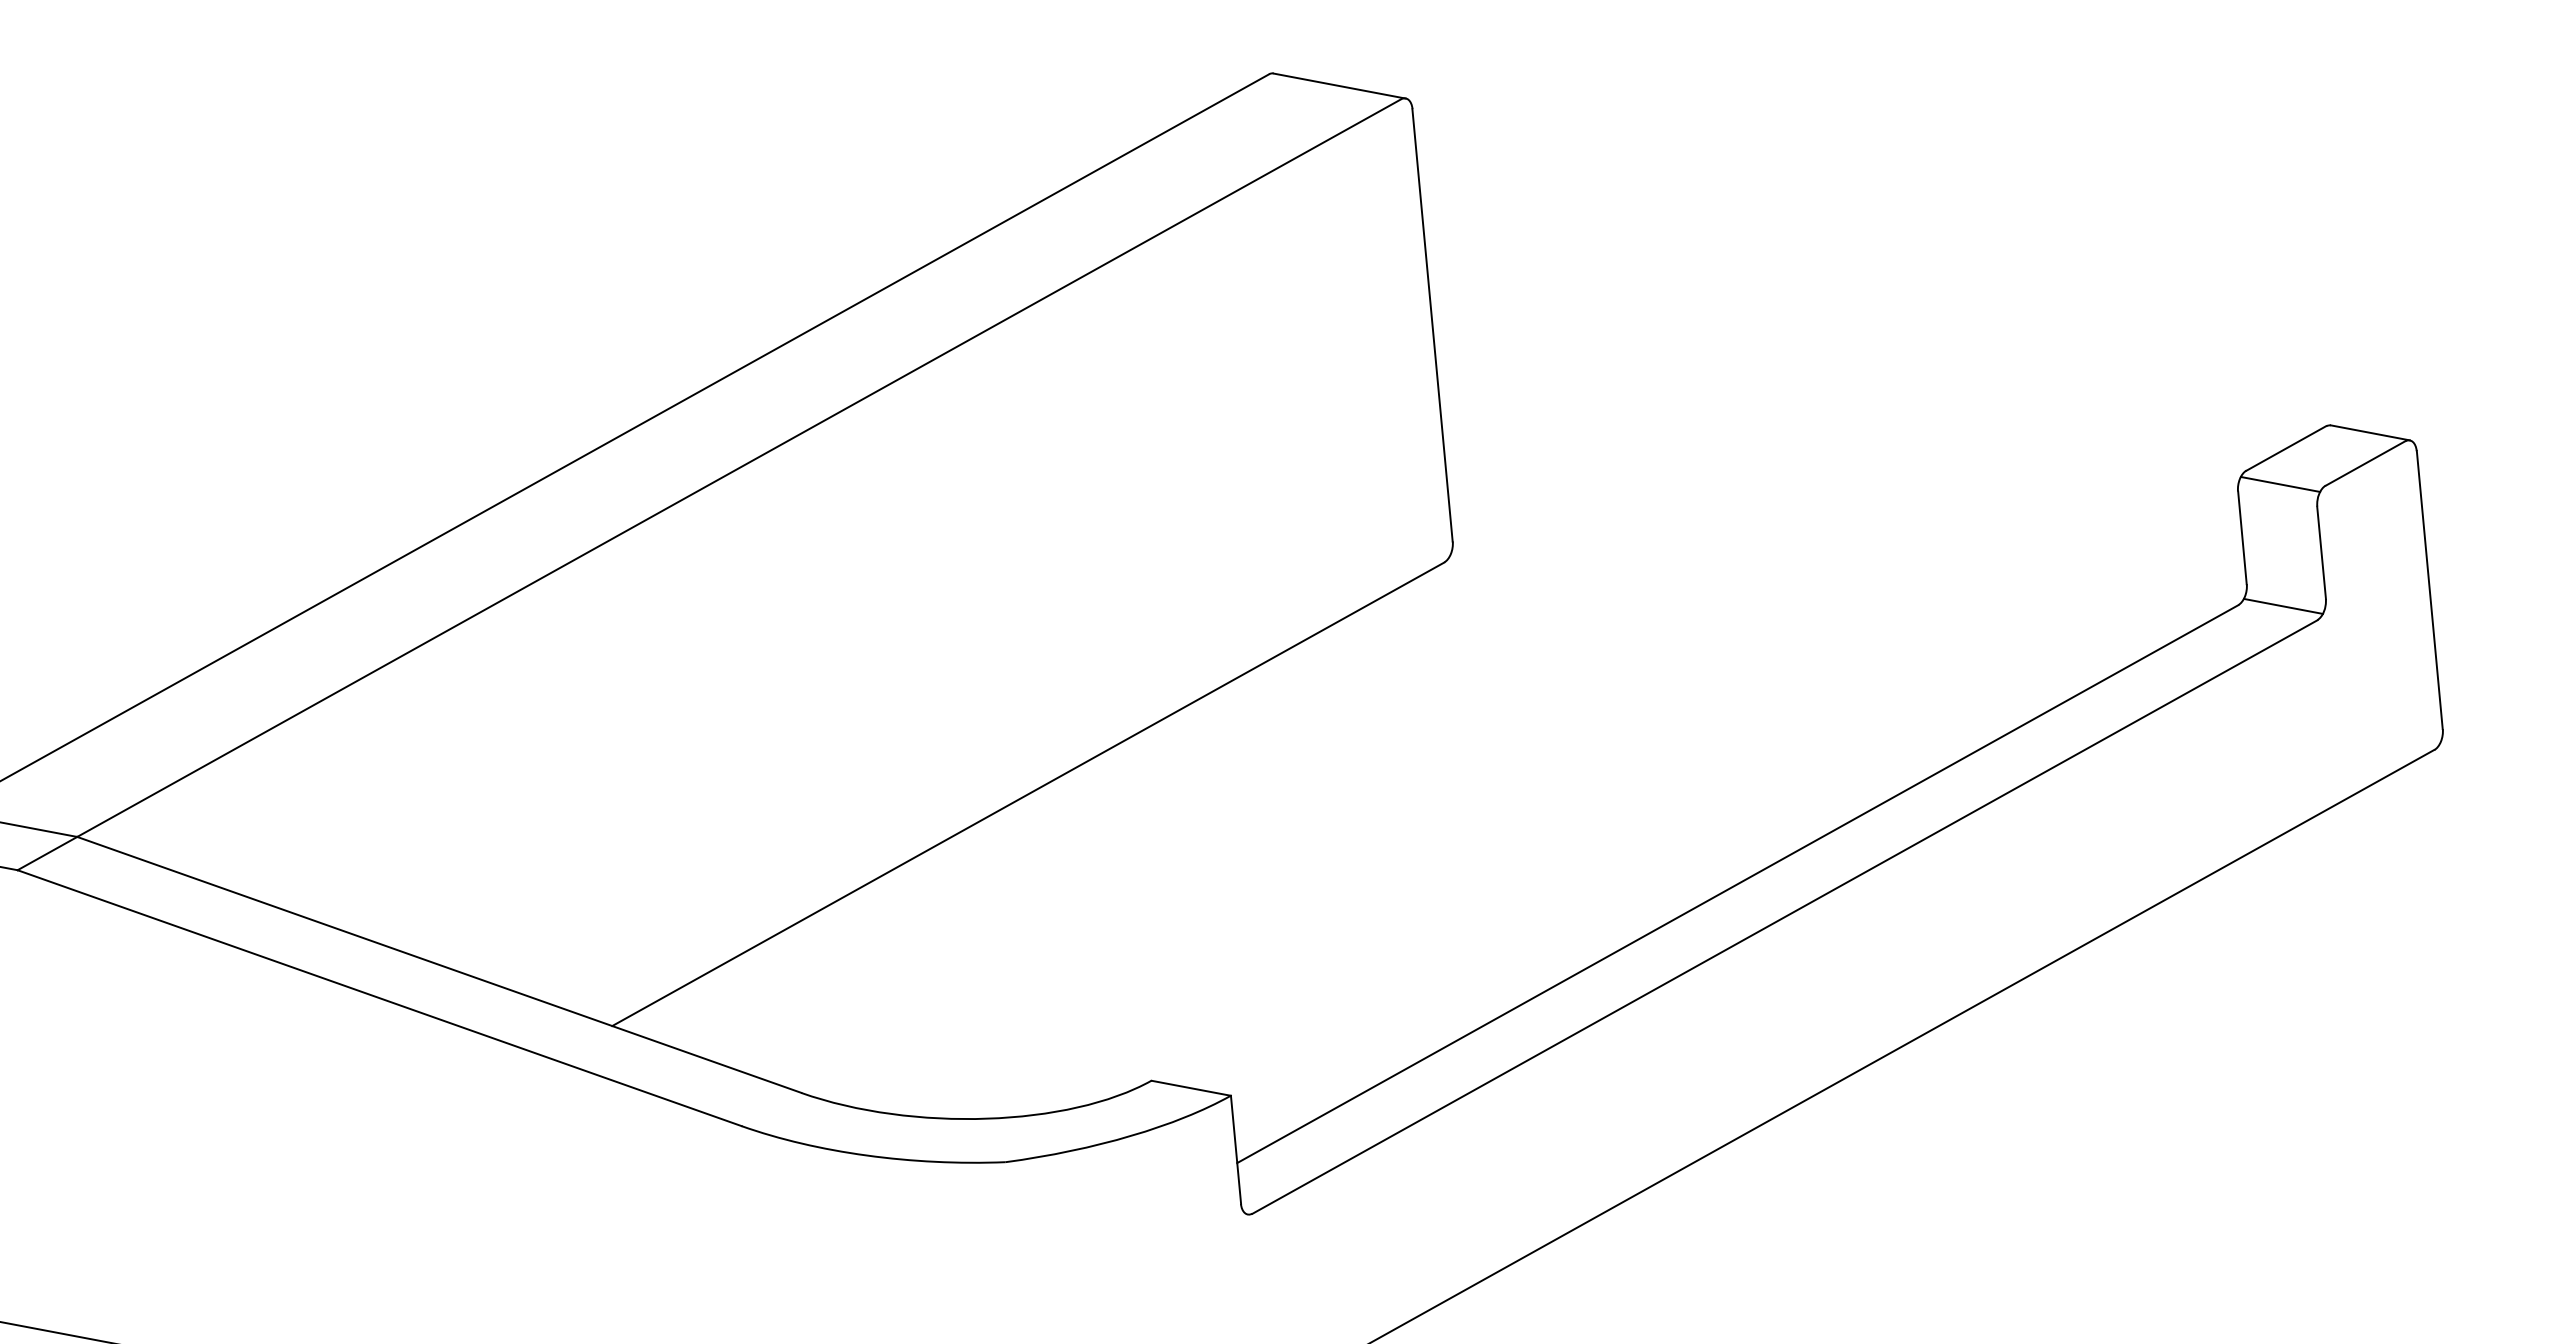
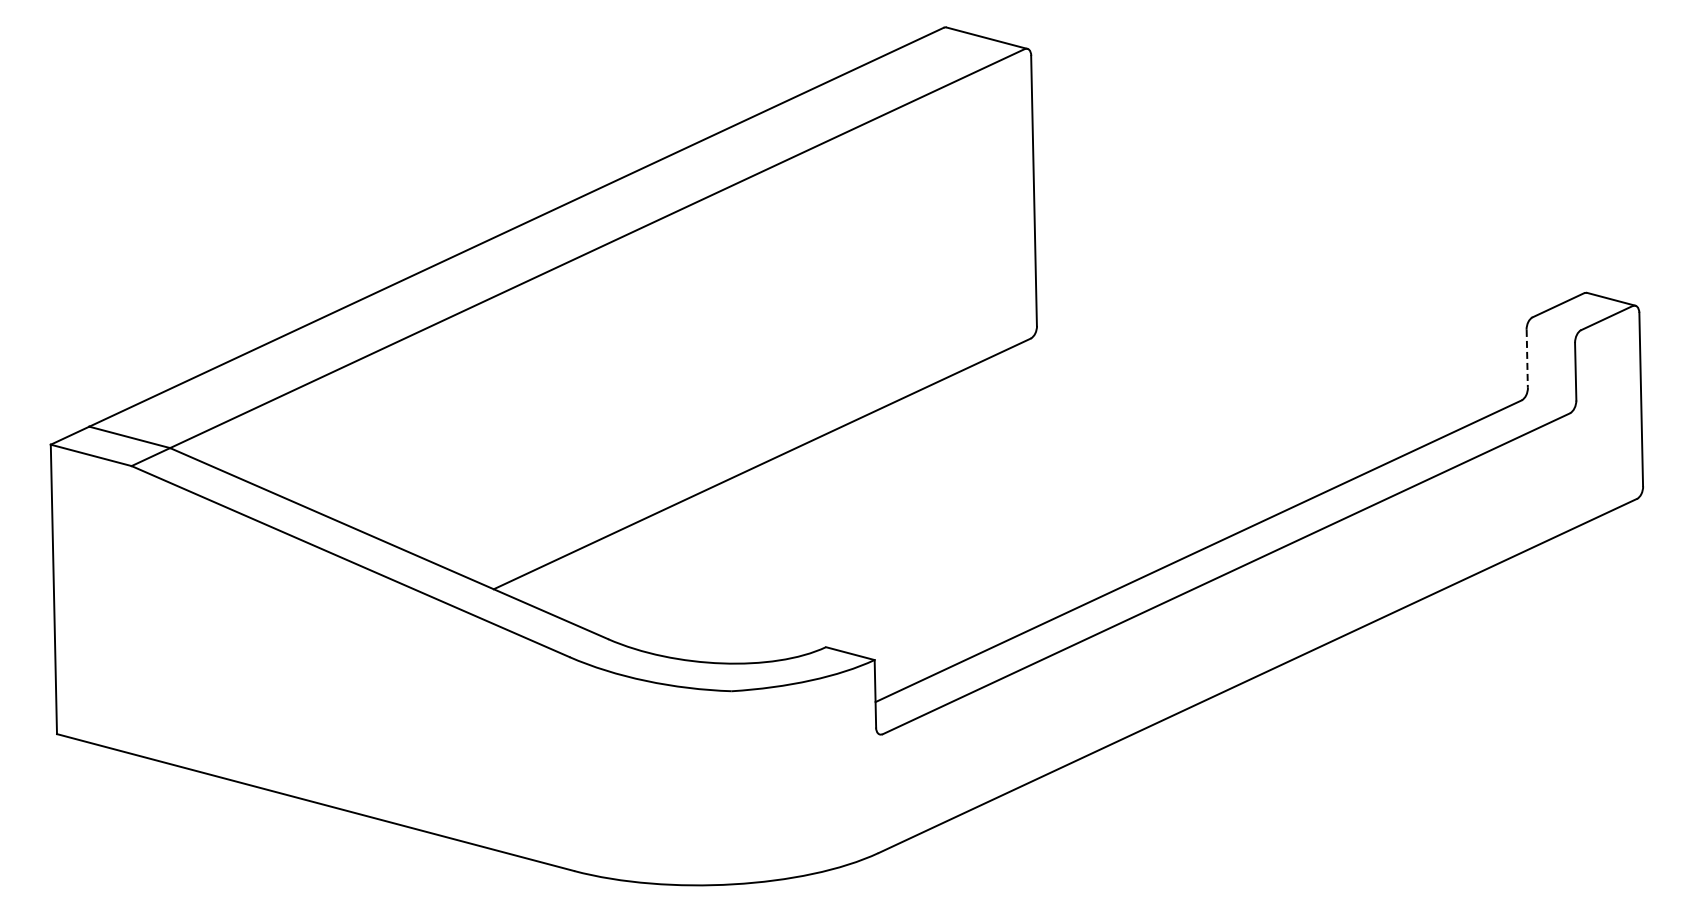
line: (2280, 483) -> (1553, 326), removed
line: (2242, 537) -> (1527, 358), solid -> dashed
line: (2283, 605) -> (1549, 402), removed

